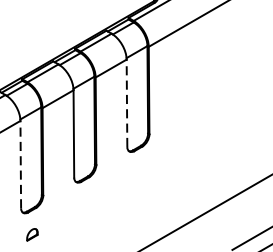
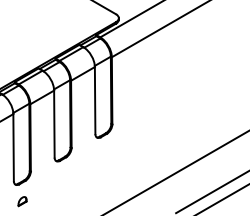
line: (127, 103) -> (95, 100), dashed -> solid
line: (20, 164) -> (13, 147), dashed -> solid

